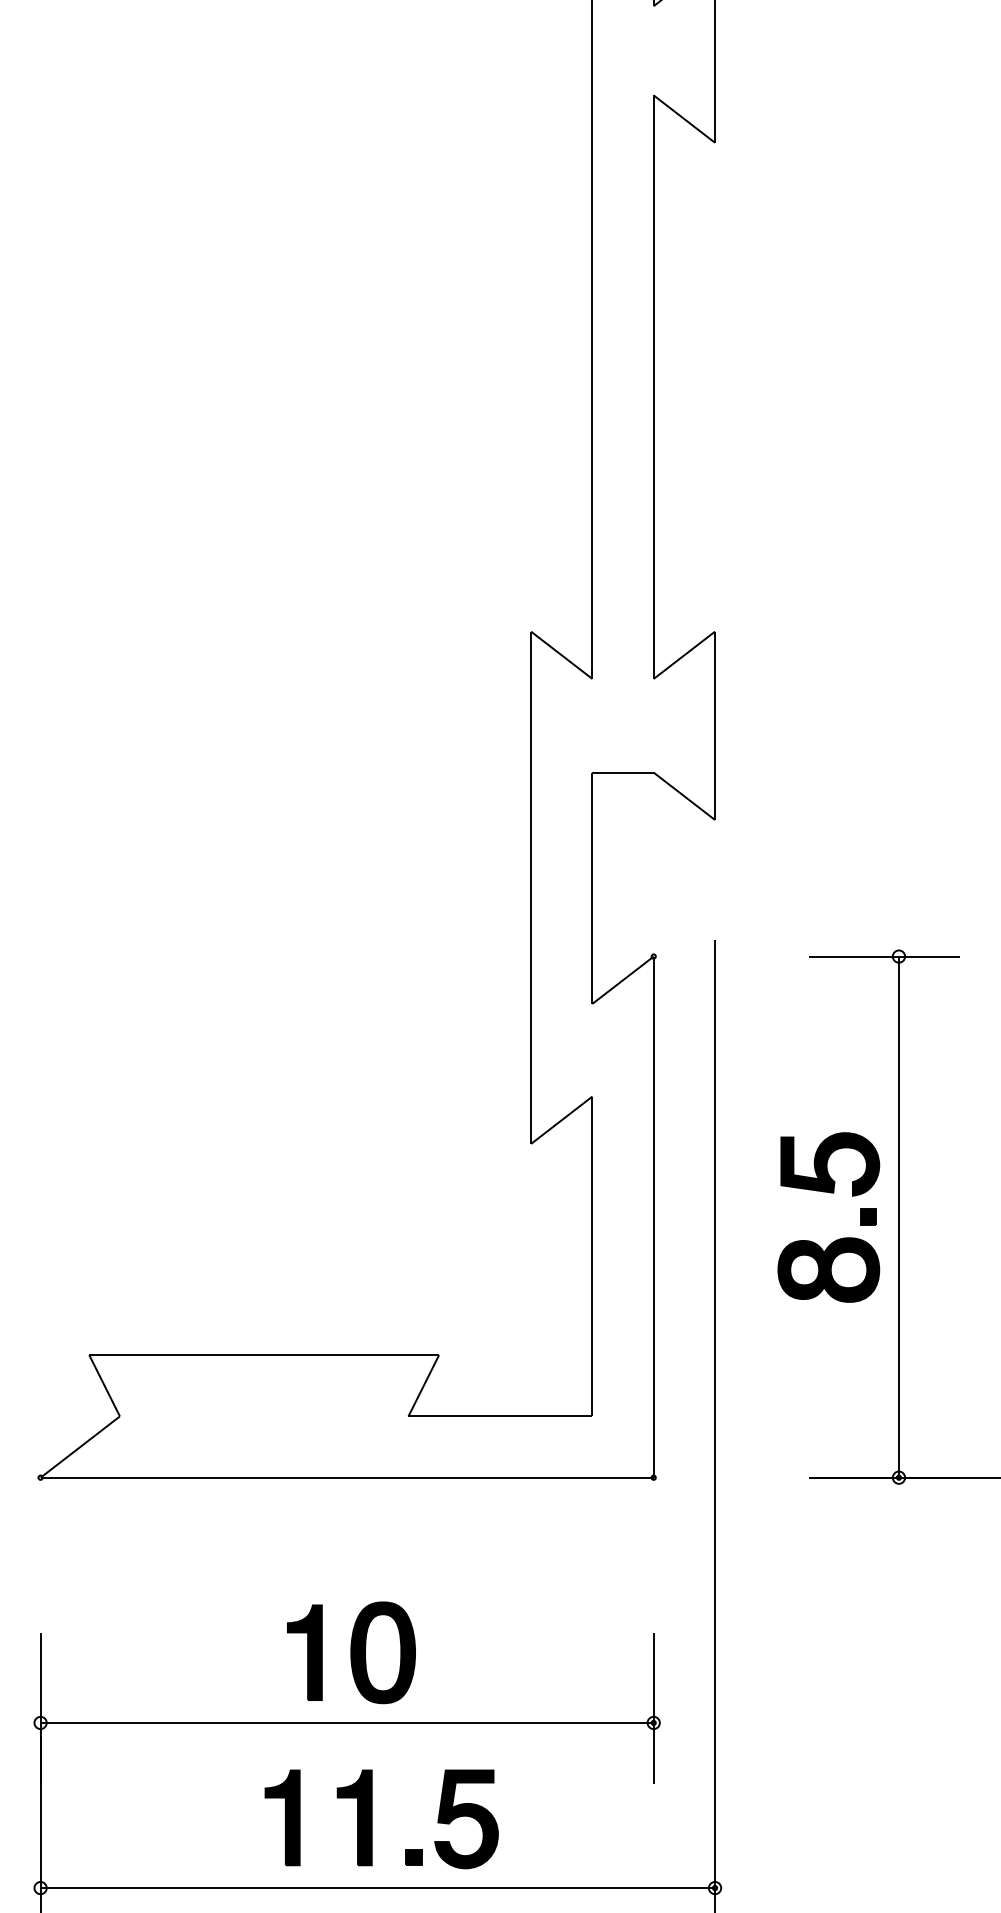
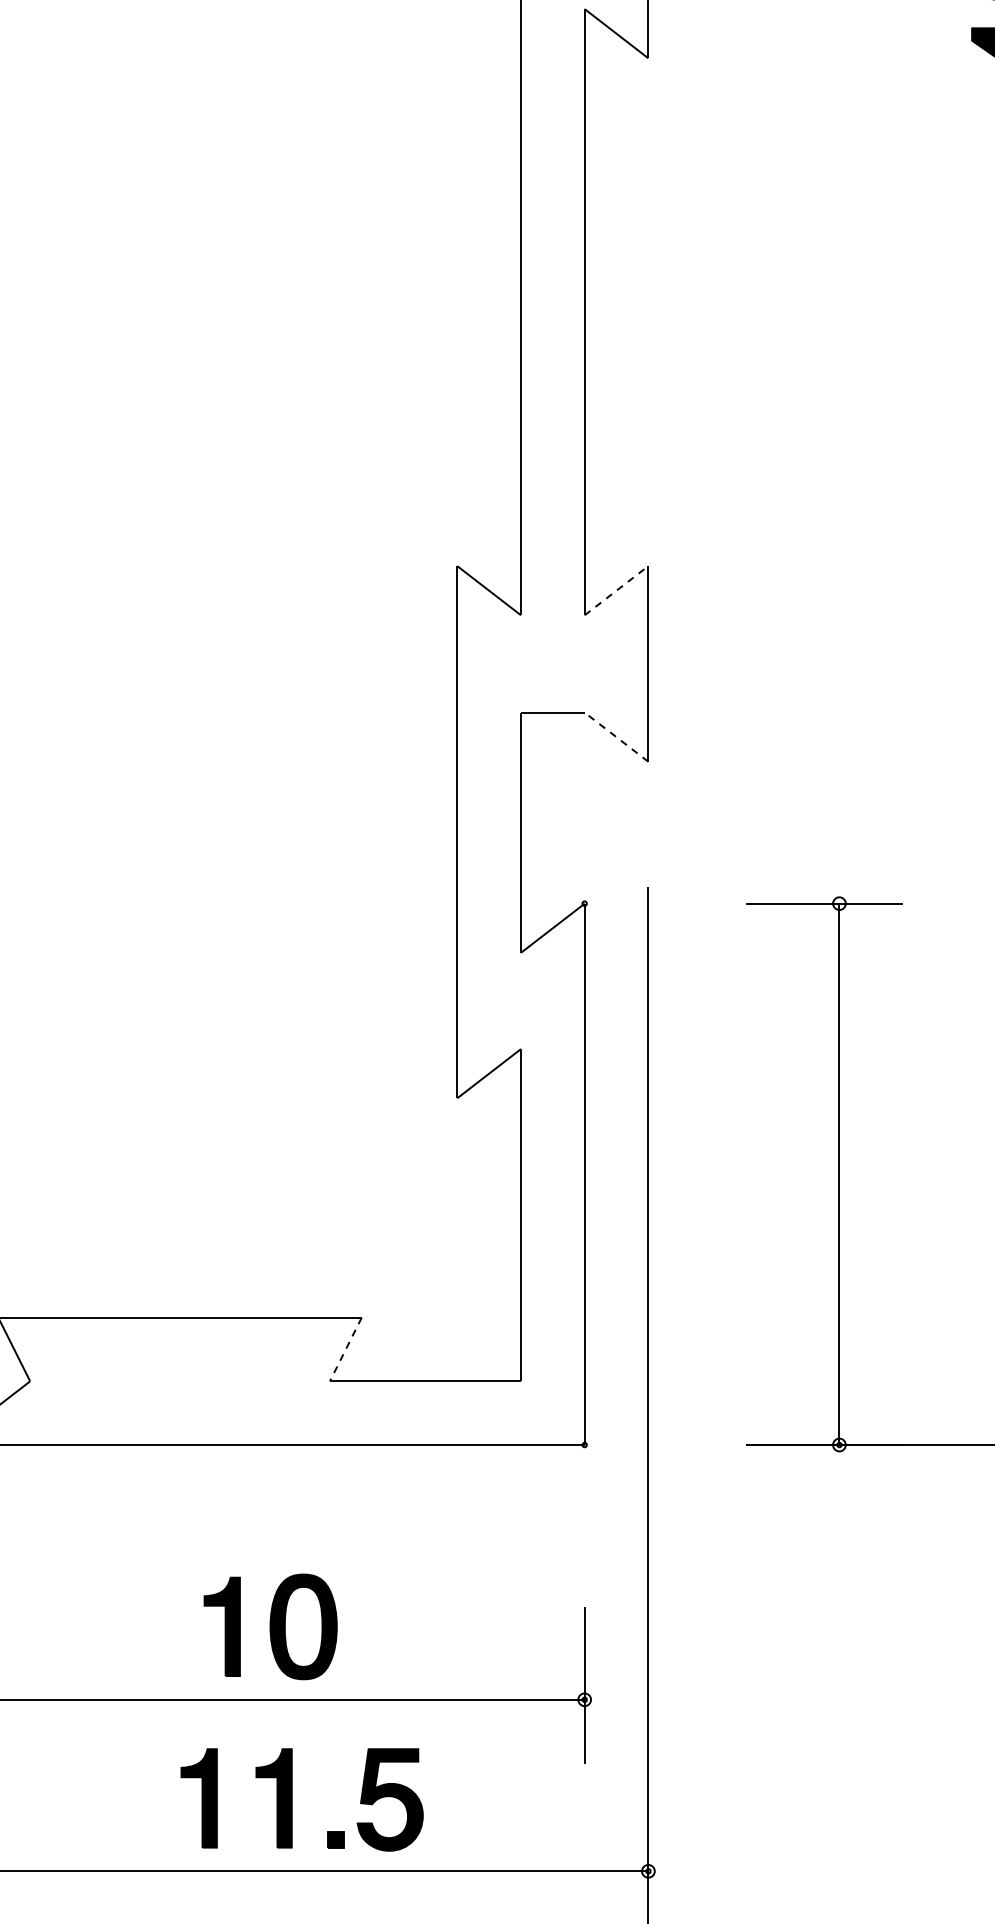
line: (684, 655) -> (616, 590), solid -> dashed
line: (684, 796) -> (616, 737), solid -> dashed
part: (836, 1239) -> (774, 1197), removed
line: (423, 1386) -> (345, 1350), solid -> dashed

